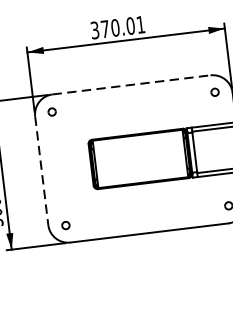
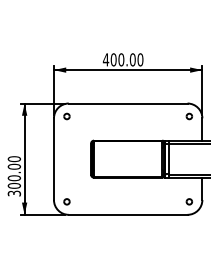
text: (116, 27) -> (122, 59), 370.01 -> 400.00
line: (131, 84) -> (128, 103), dashed -> solid
line: (41, 171) -> (53, 159), dashed -> solid

